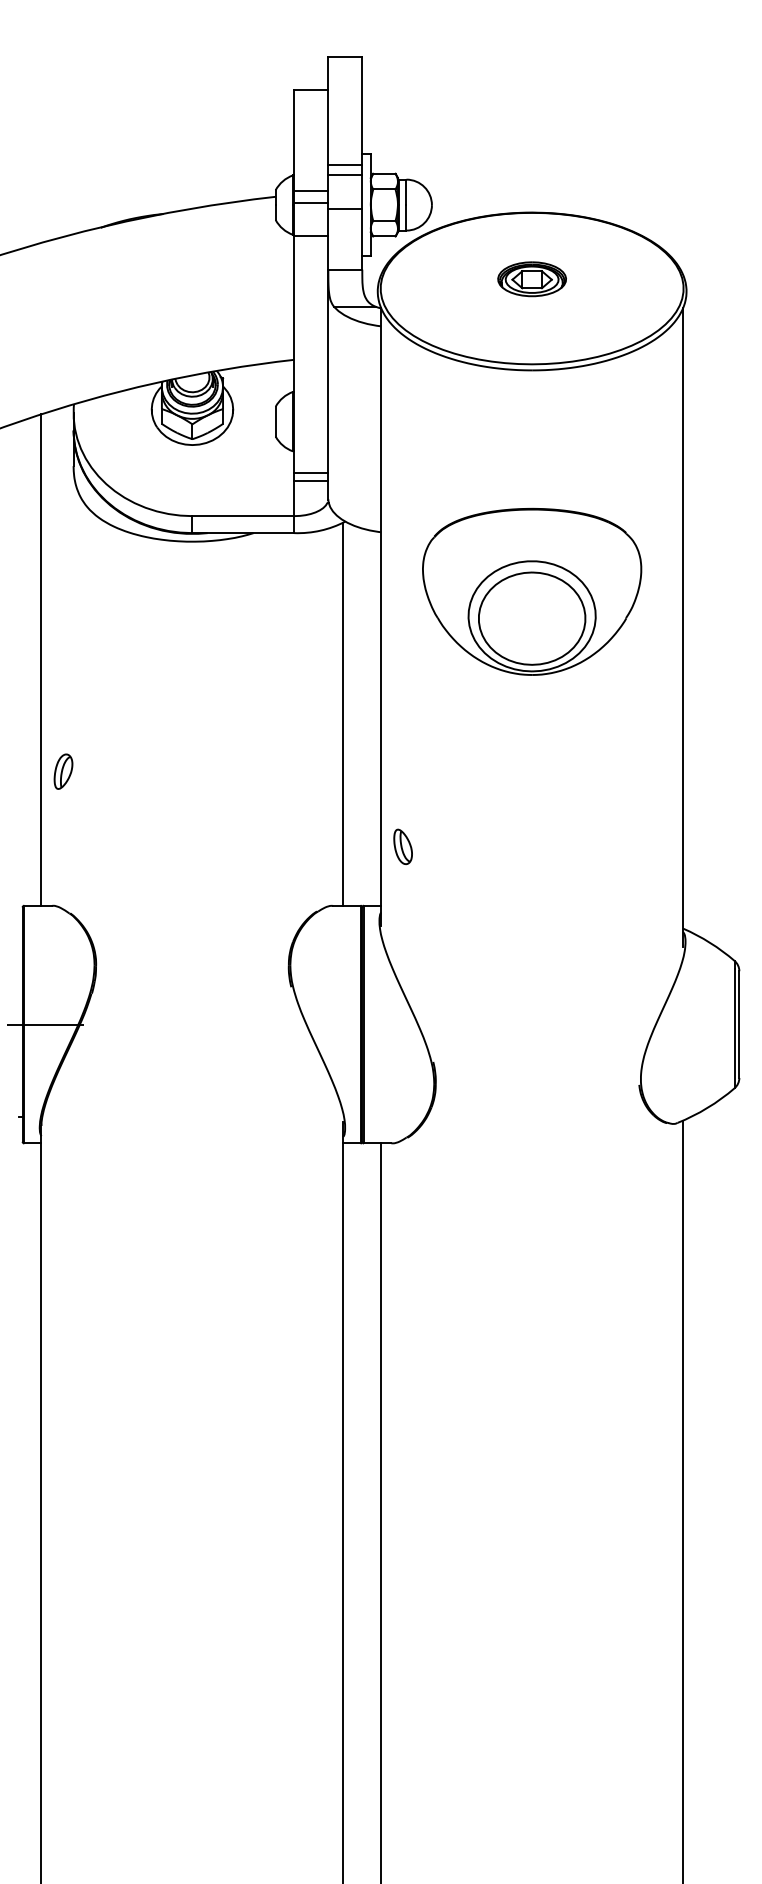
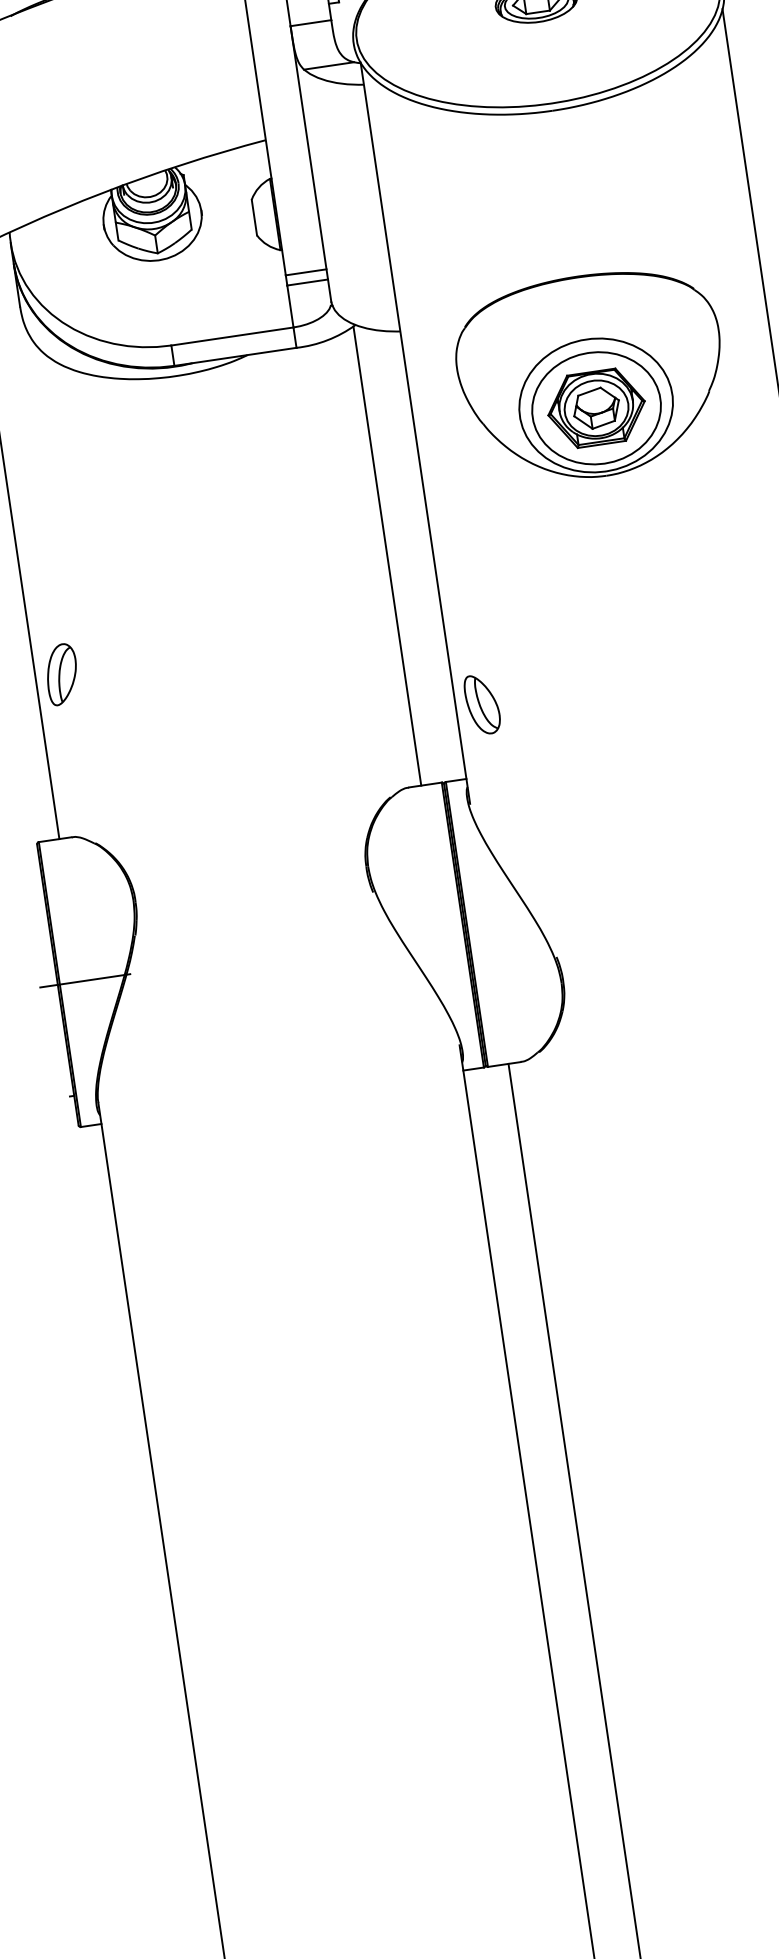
part: (531, 618) -> (595, 408), added
part: (63, 771) -> (62, 674), size x1.43
part: (402, 846) -> (481, 704), size x1.43

